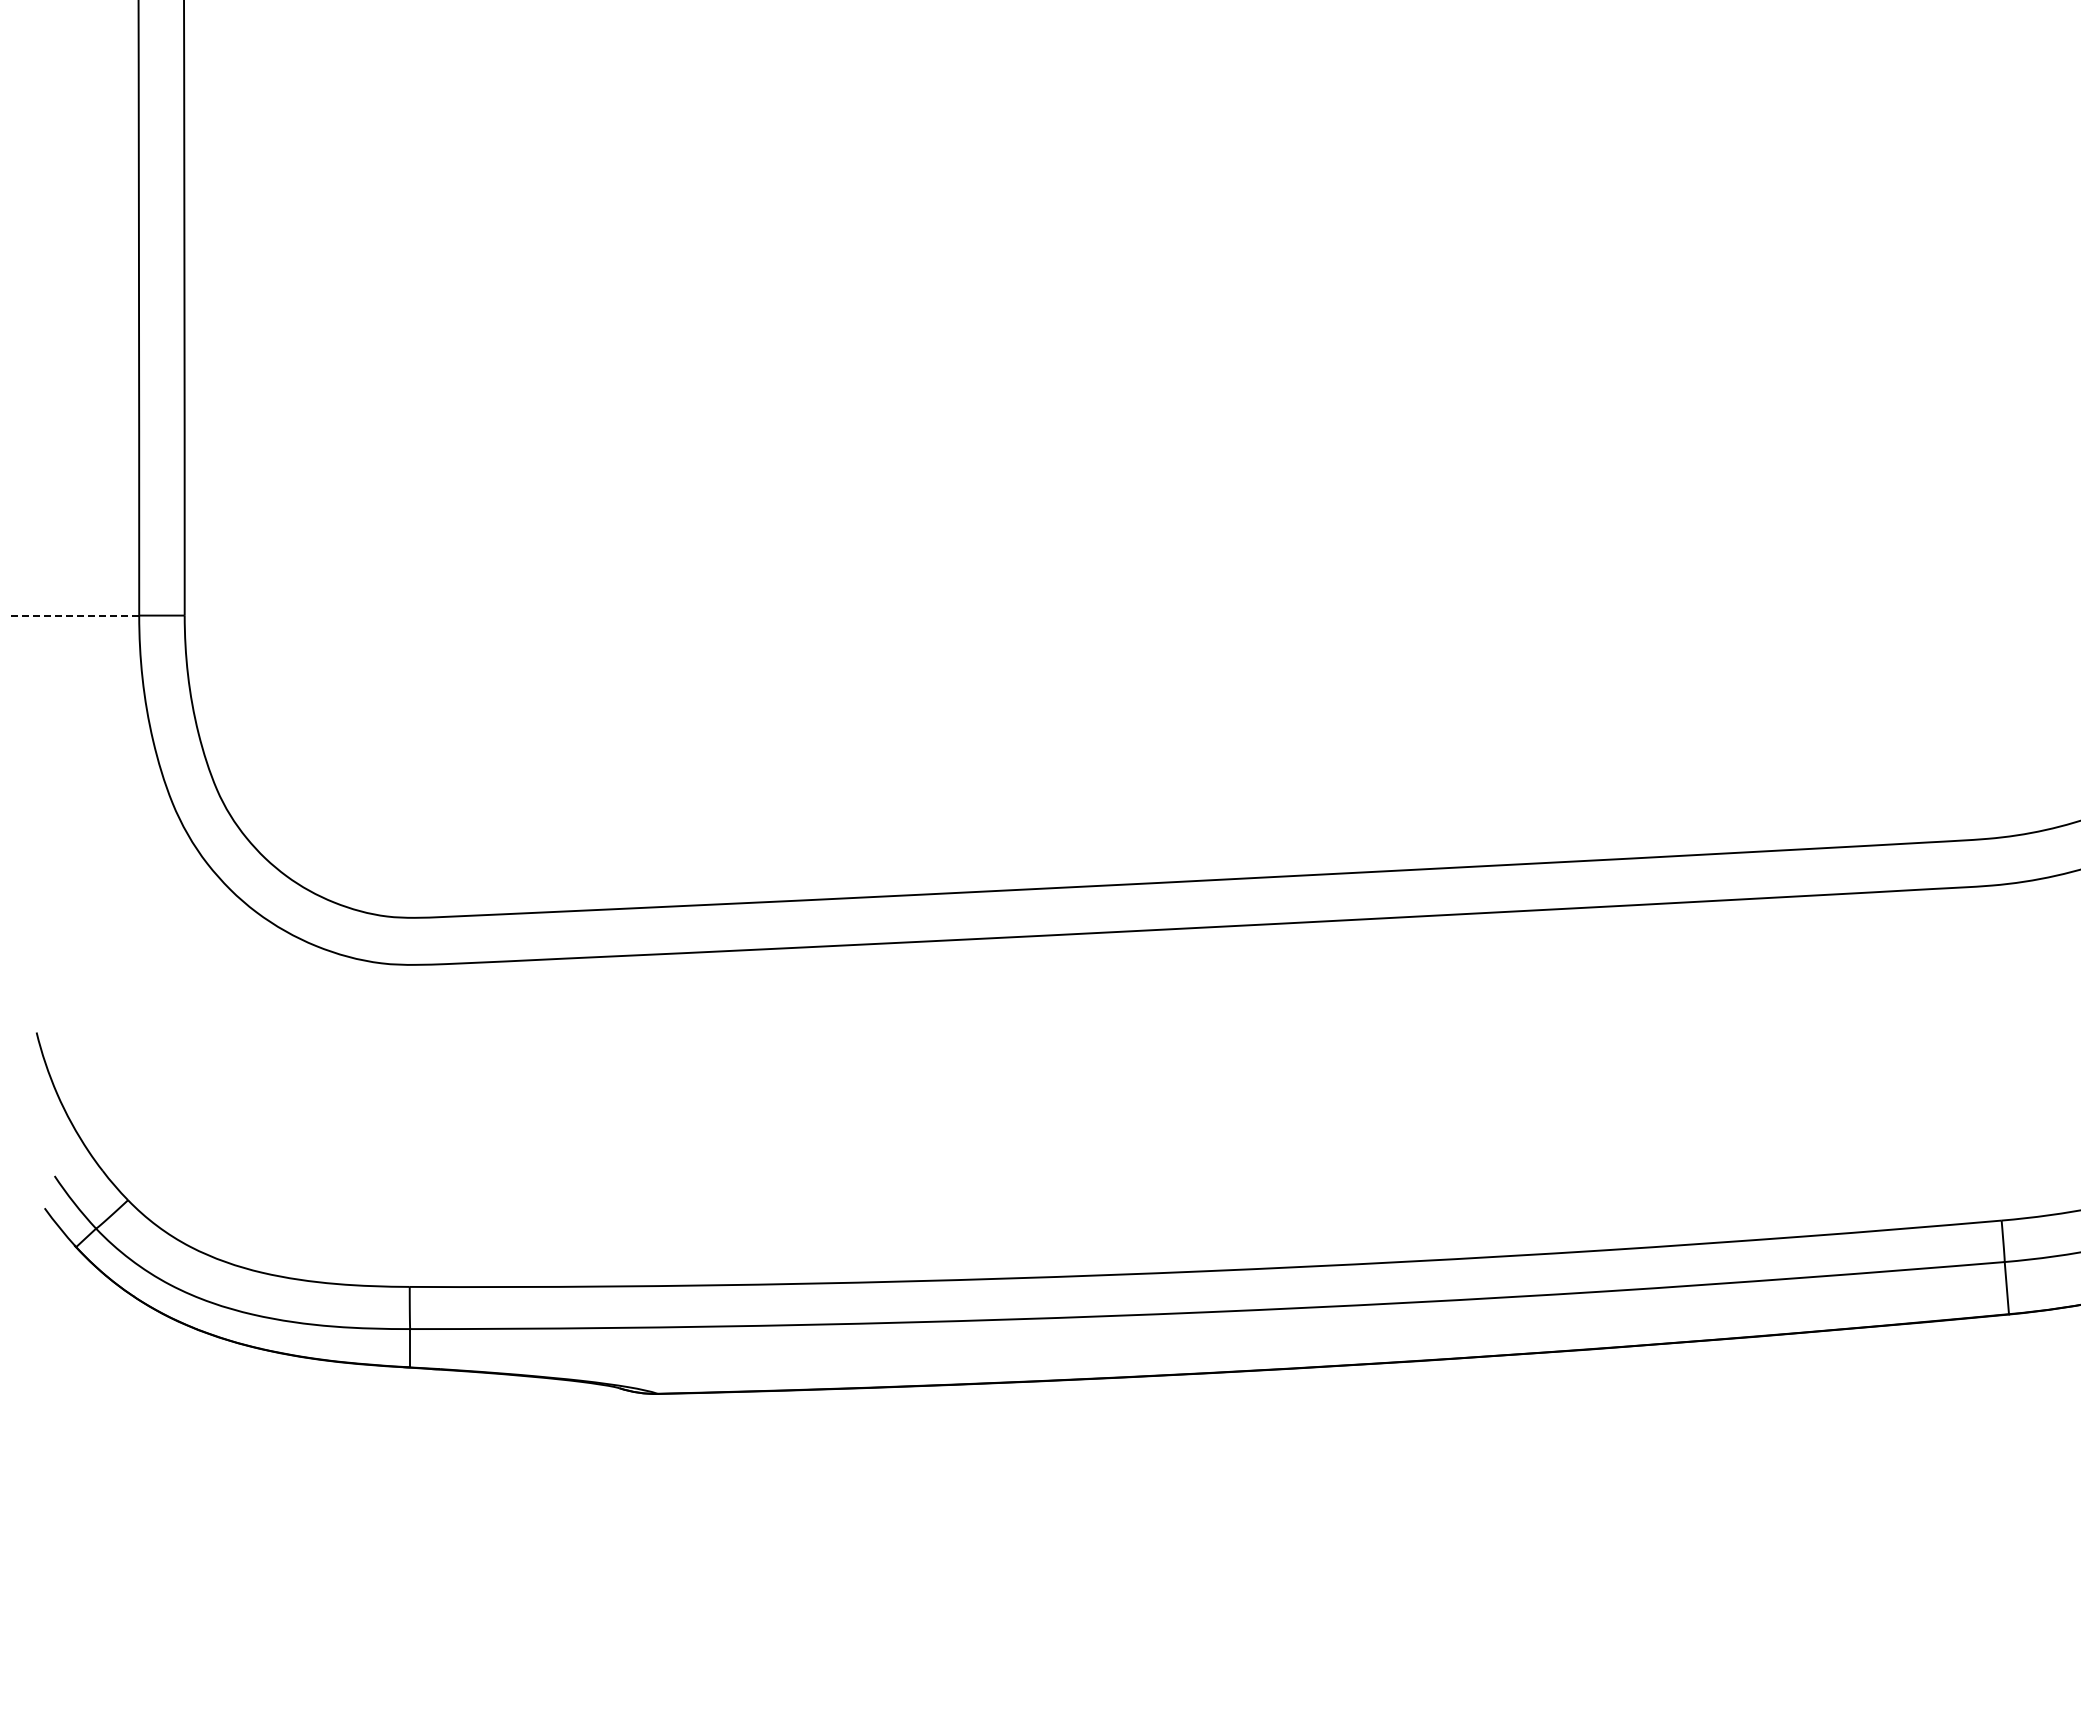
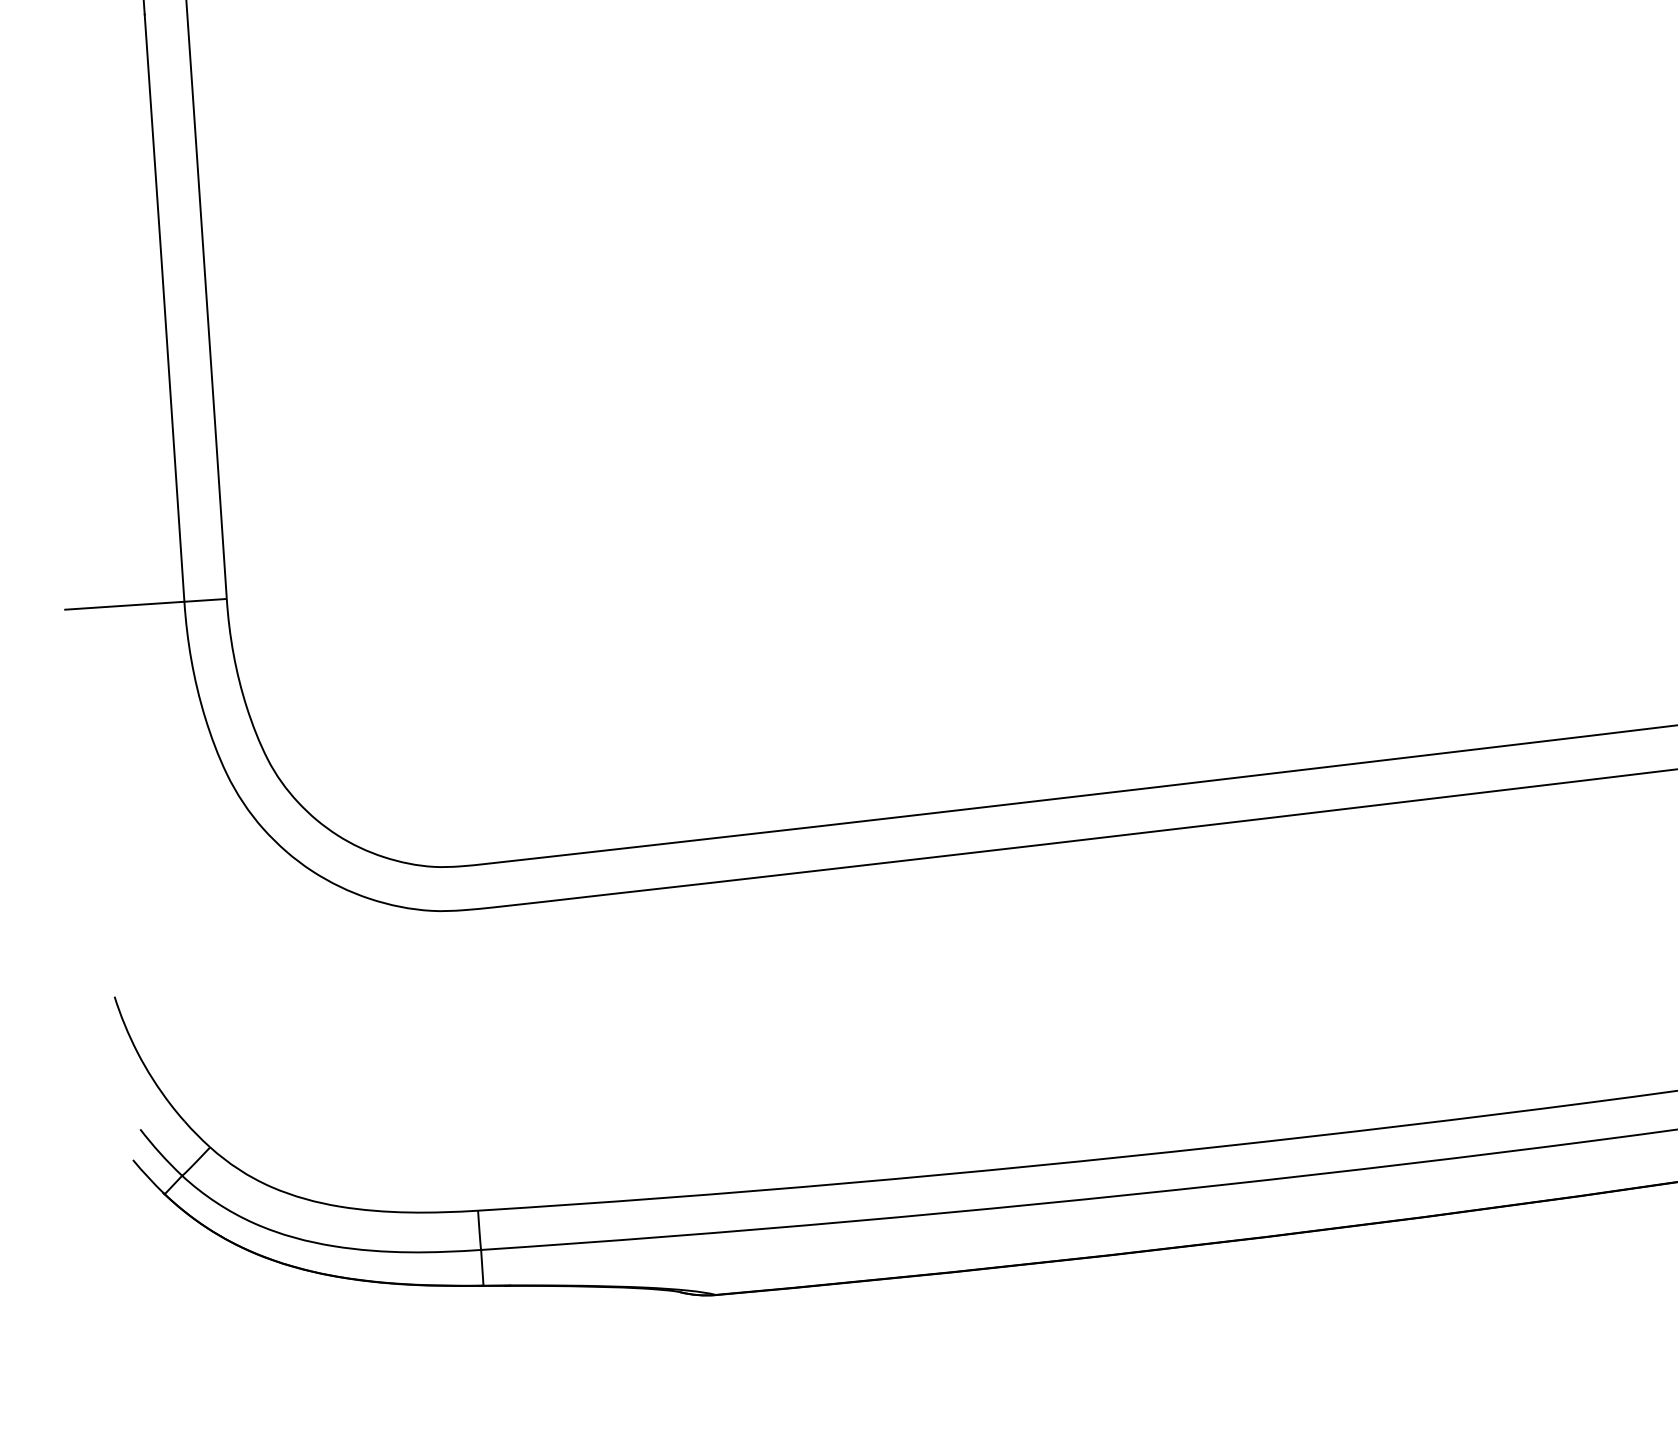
line: (75, 615) -> (125, 605), dashed -> solid

